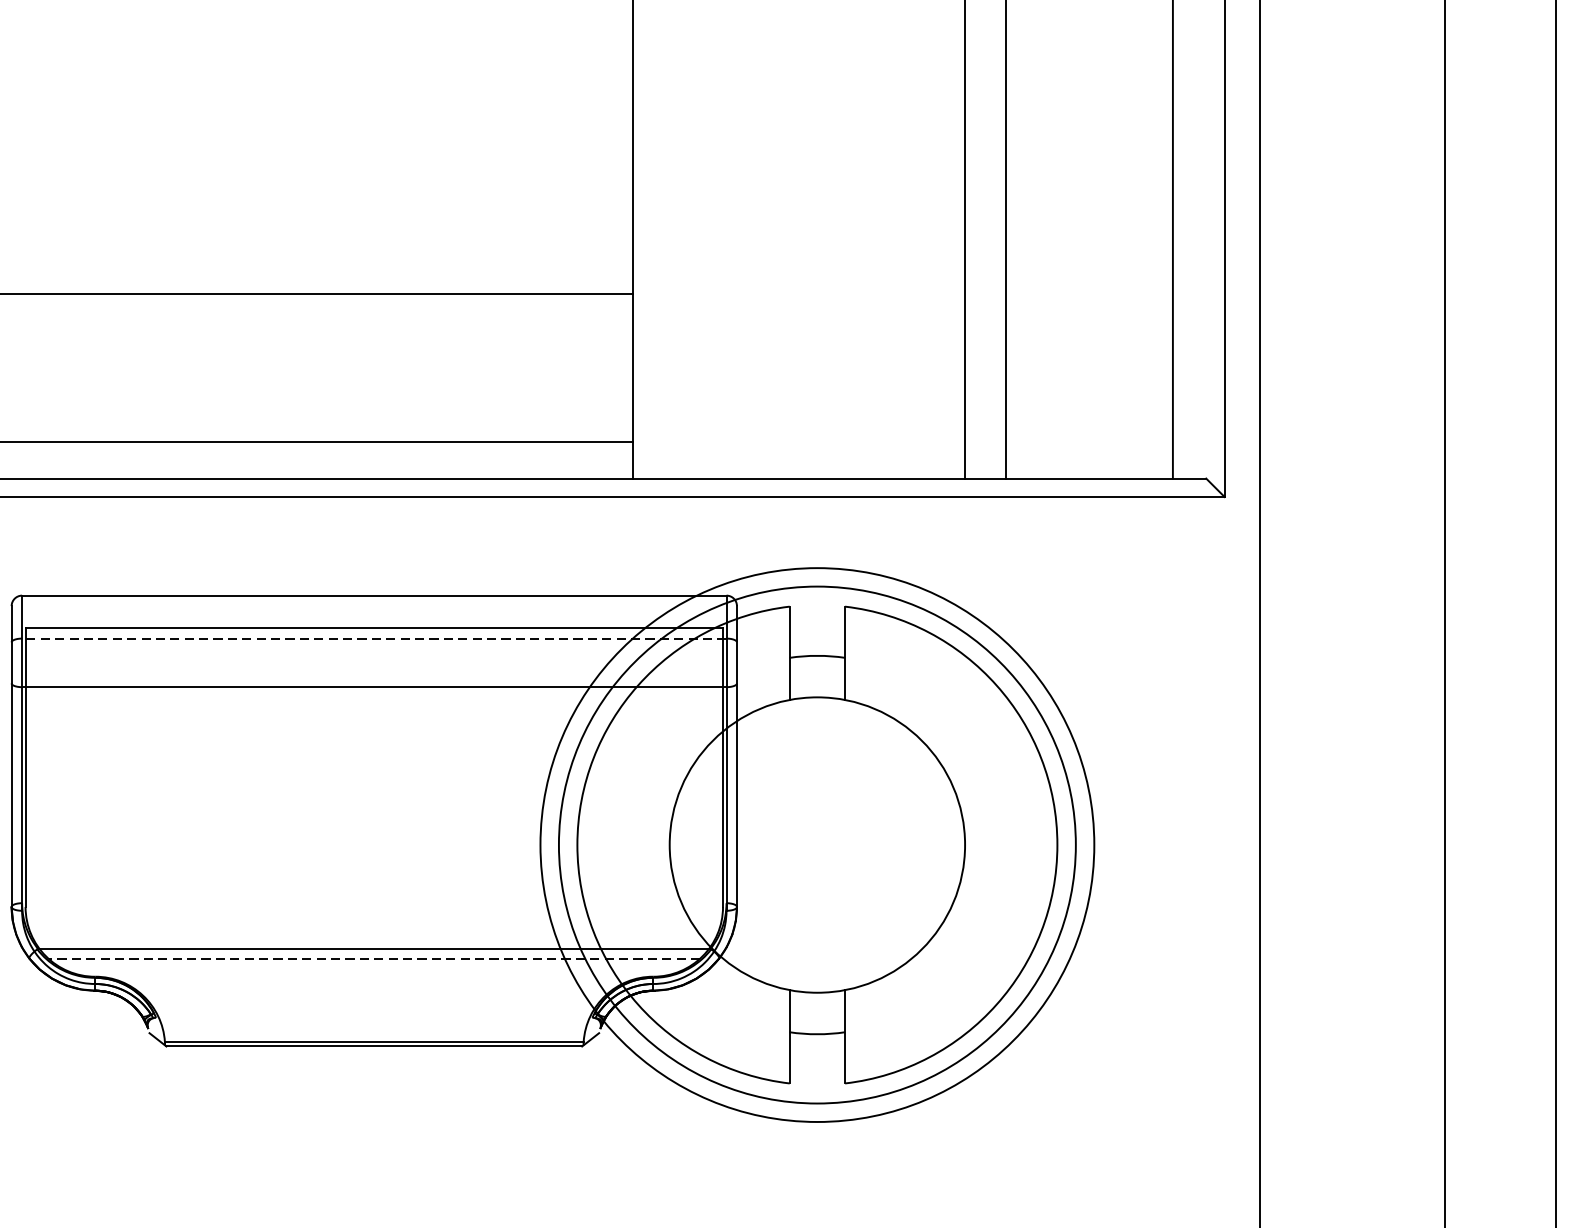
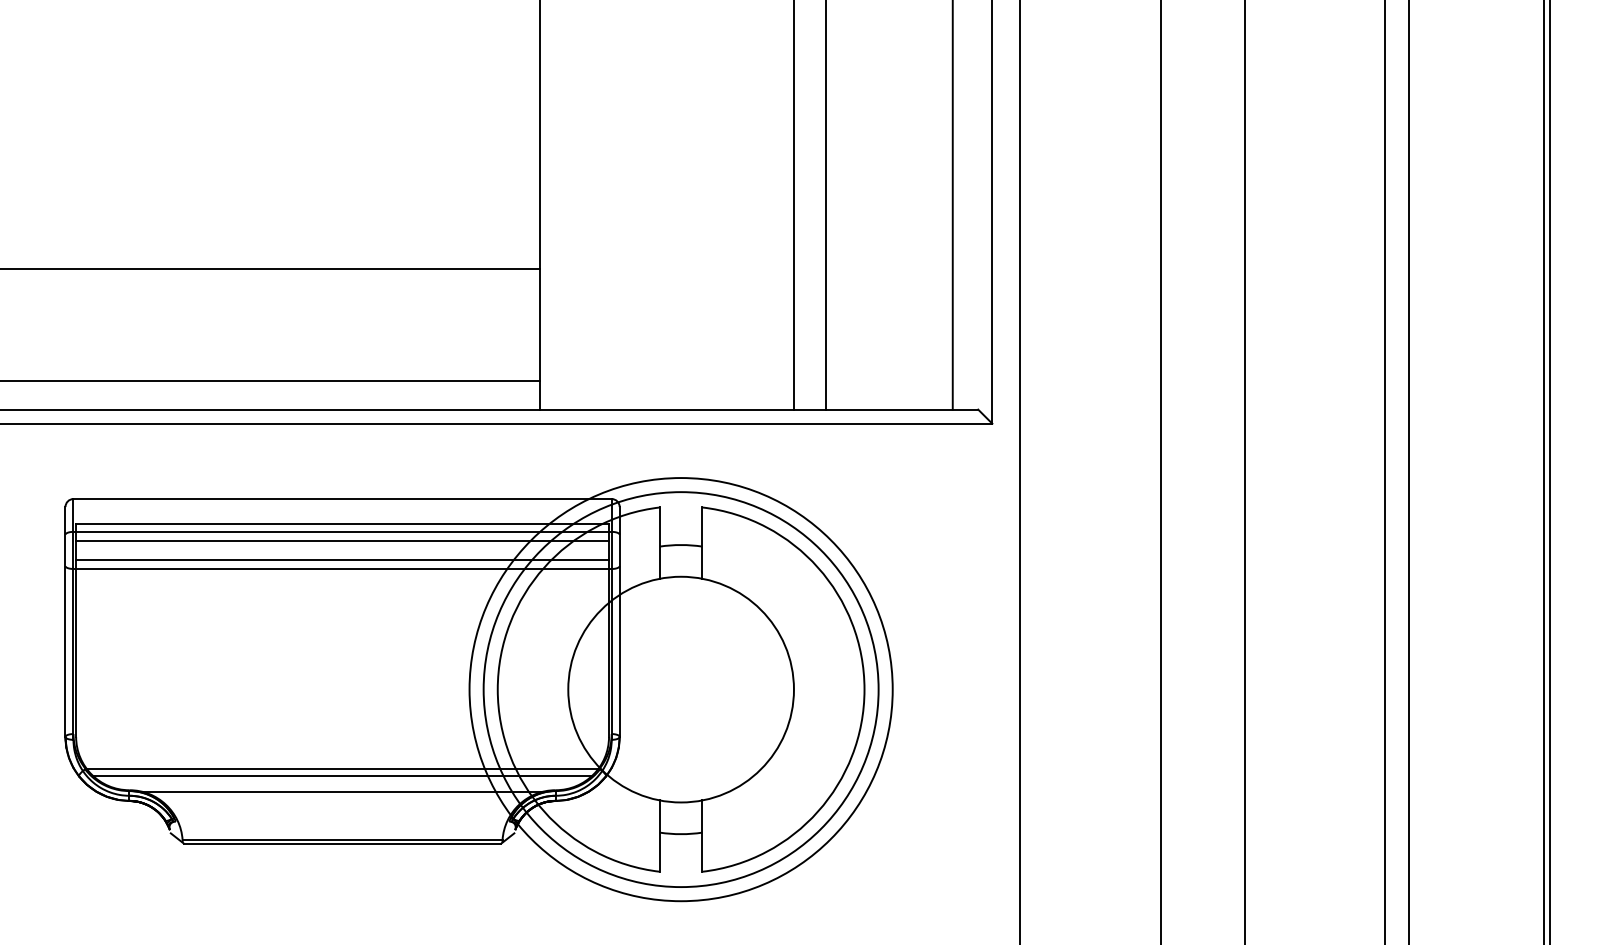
line: (374, 638) -> (342, 531), dashed -> solid
line: (374, 649) -> (342, 540), added
line: (374, 676) -> (342, 560), added
line: (374, 958) -> (342, 776), dashed -> solid
line: (374, 979) -> (342, 792), added

